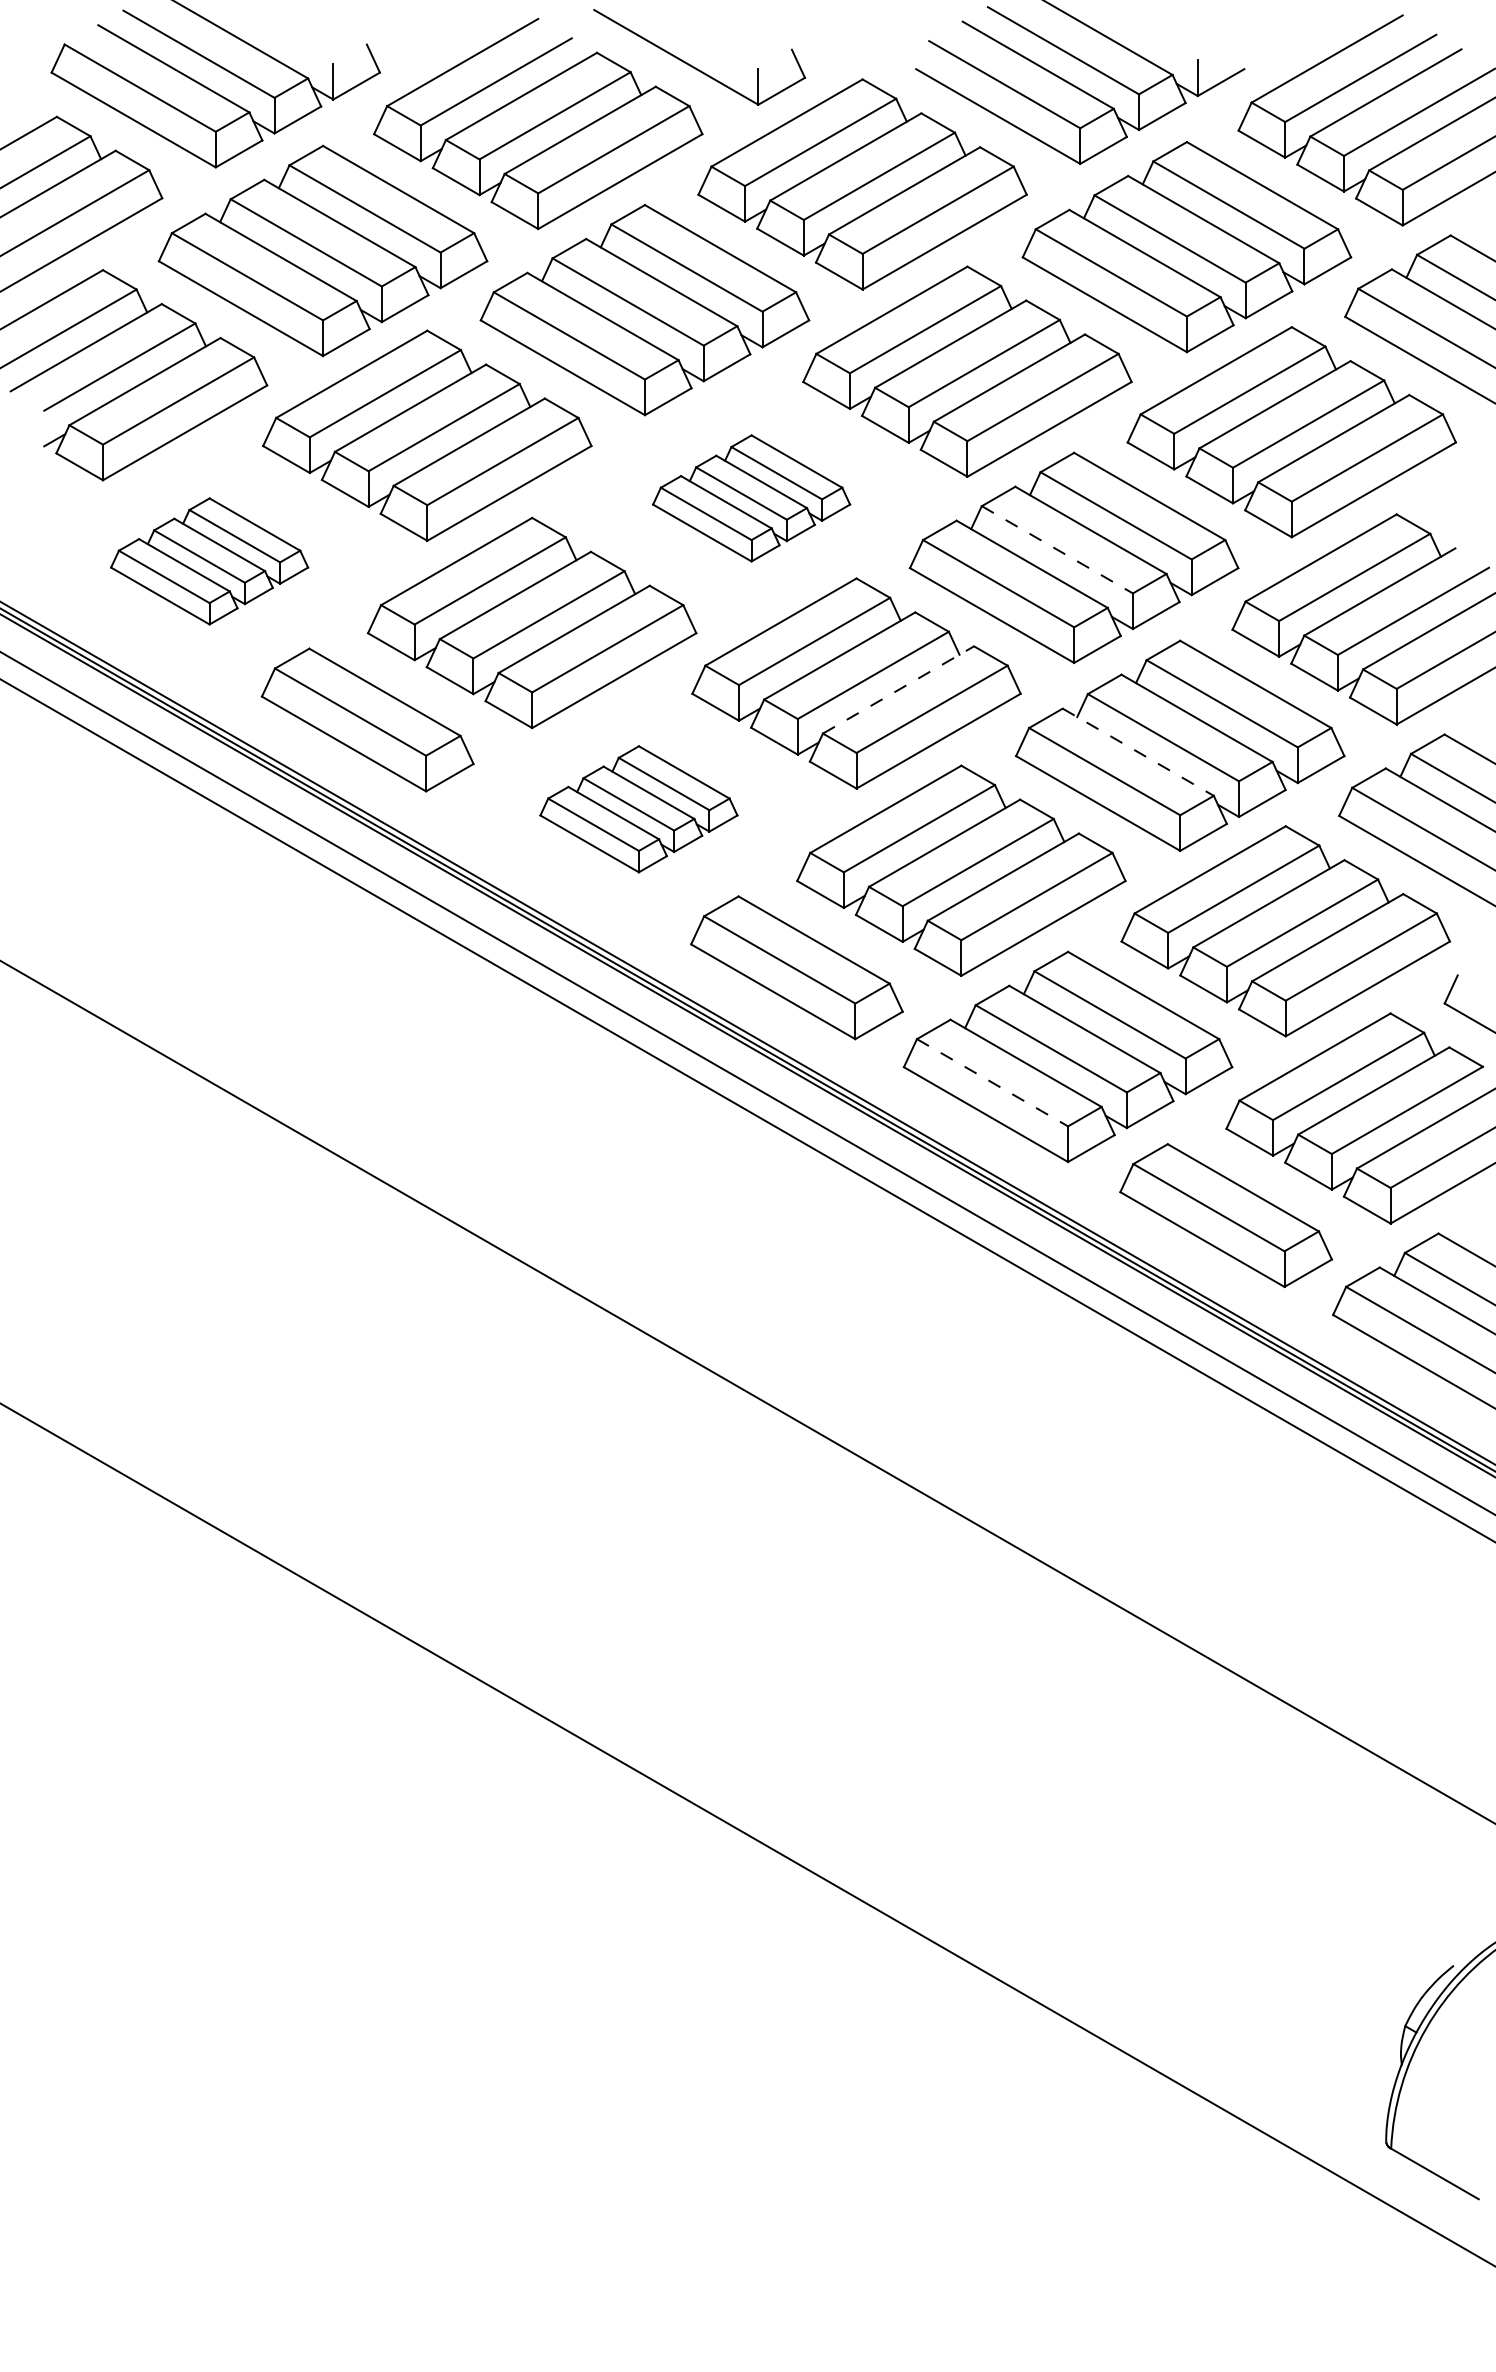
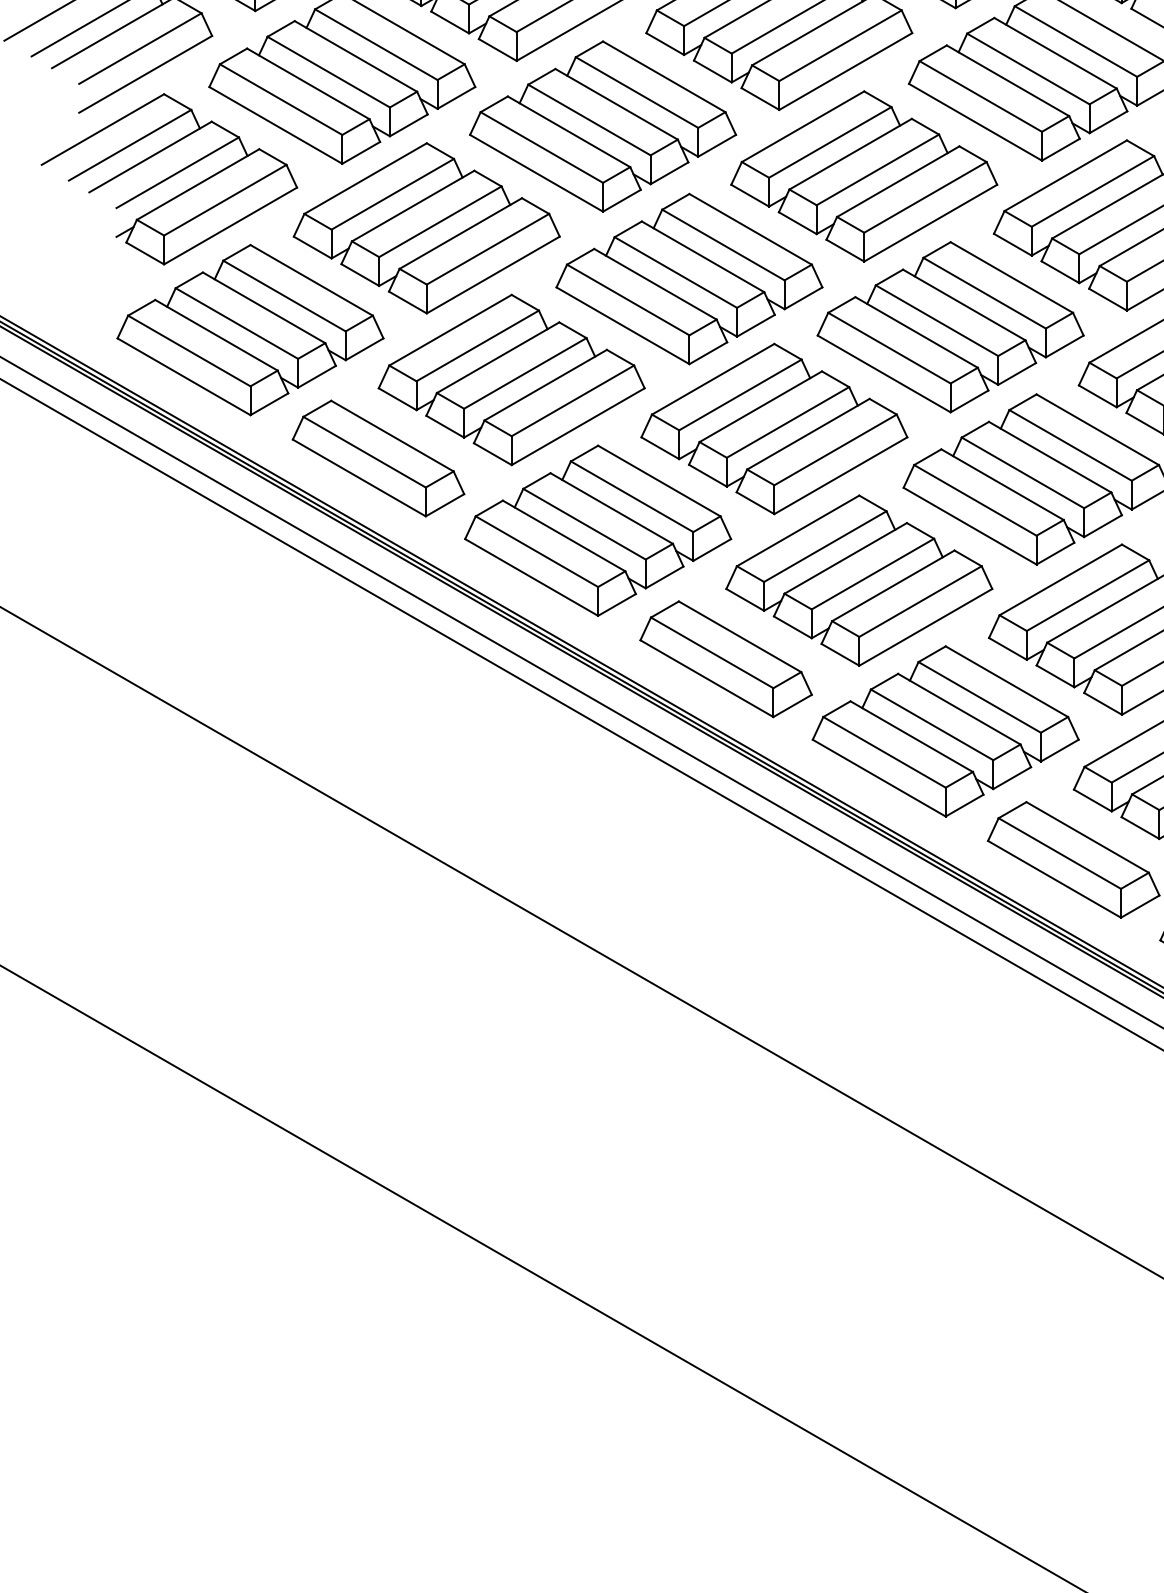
part: (751, 498) -> (689, 279), size x1.67
line: (1057, 550) -> (937, 321), dashed -> solid
part: (209, 561) -> (250, 330), size x1.67
line: (898, 689) -> (808, 433), dashed -> solid
line: (1138, 752) -> (1002, 484), dashed -> solid
part: (638, 809) -> (597, 531), size x1.67
line: (992, 1083) -> (884, 752), dashed -> solid

